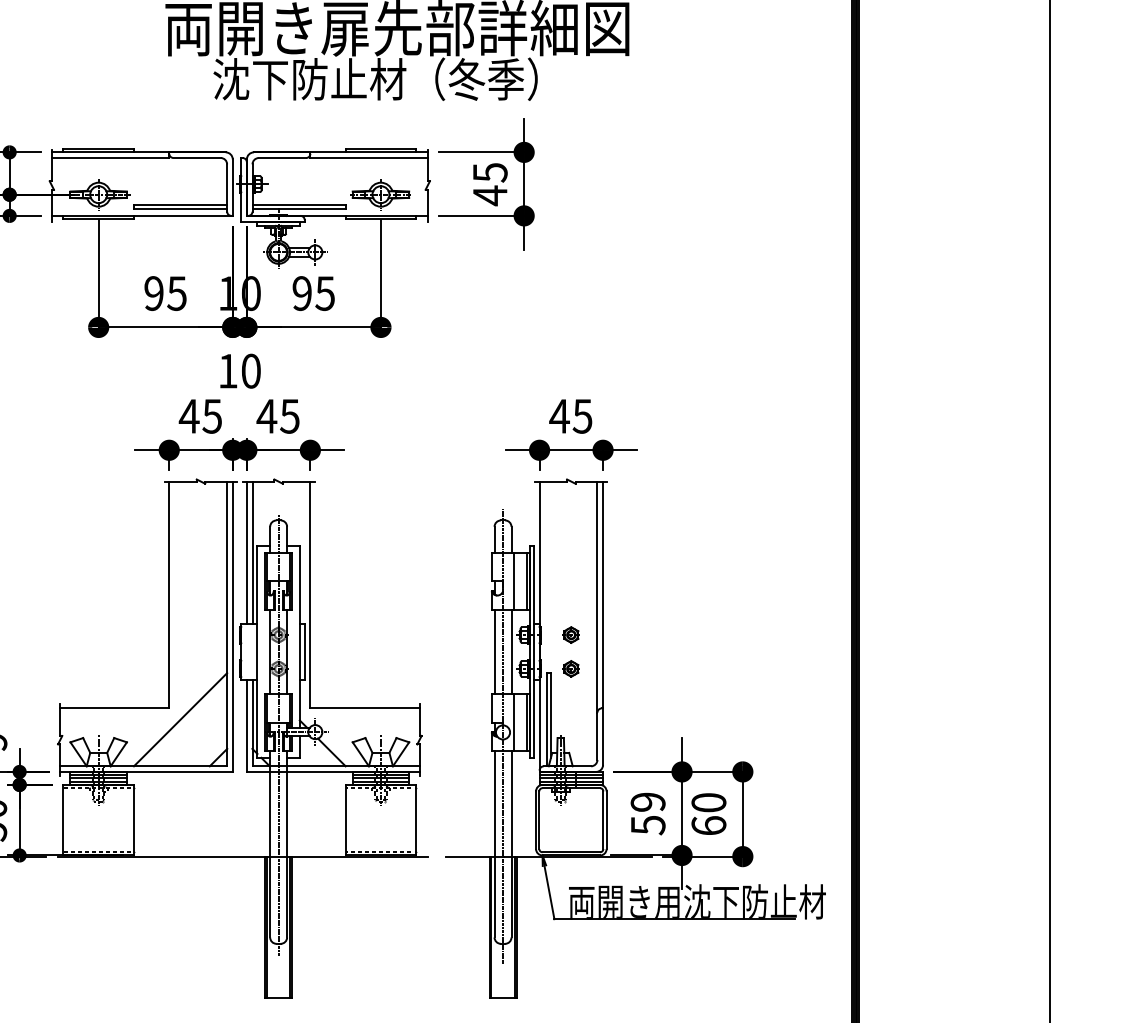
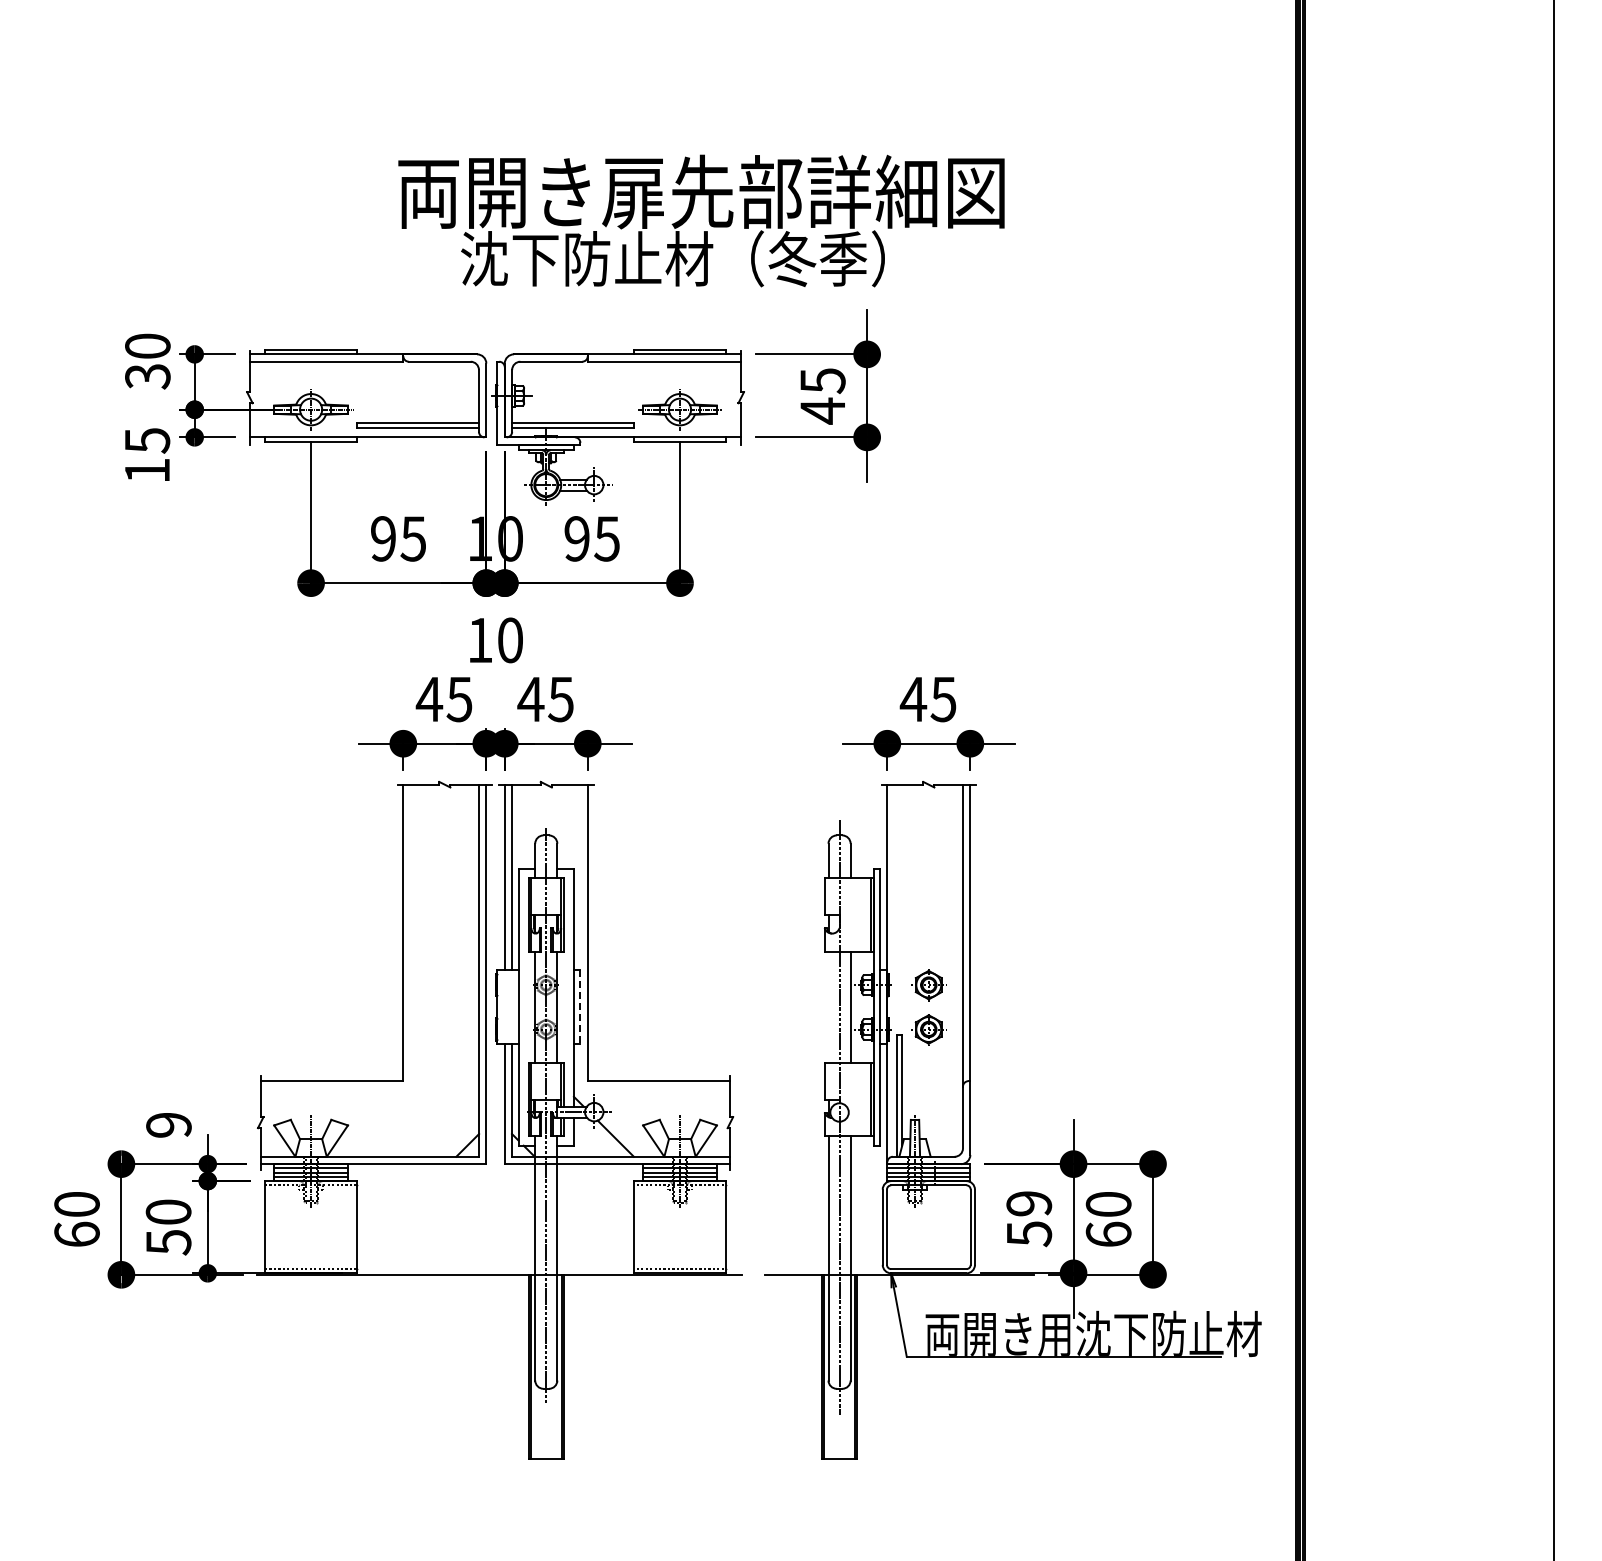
line: (514, 581) -> (854, 915), removed
part: (571, 635) -> (928, 985), size x1.4
line: (304, 652) -> (580, 1007), solid -> dashed
line: (494, 652) -> (828, 1007), removed
part: (571, 668) -> (928, 1029), size x1.4
line: (180, 719) -> (417, 1095), removed
line: (514, 722) -> (854, 1099), removed

